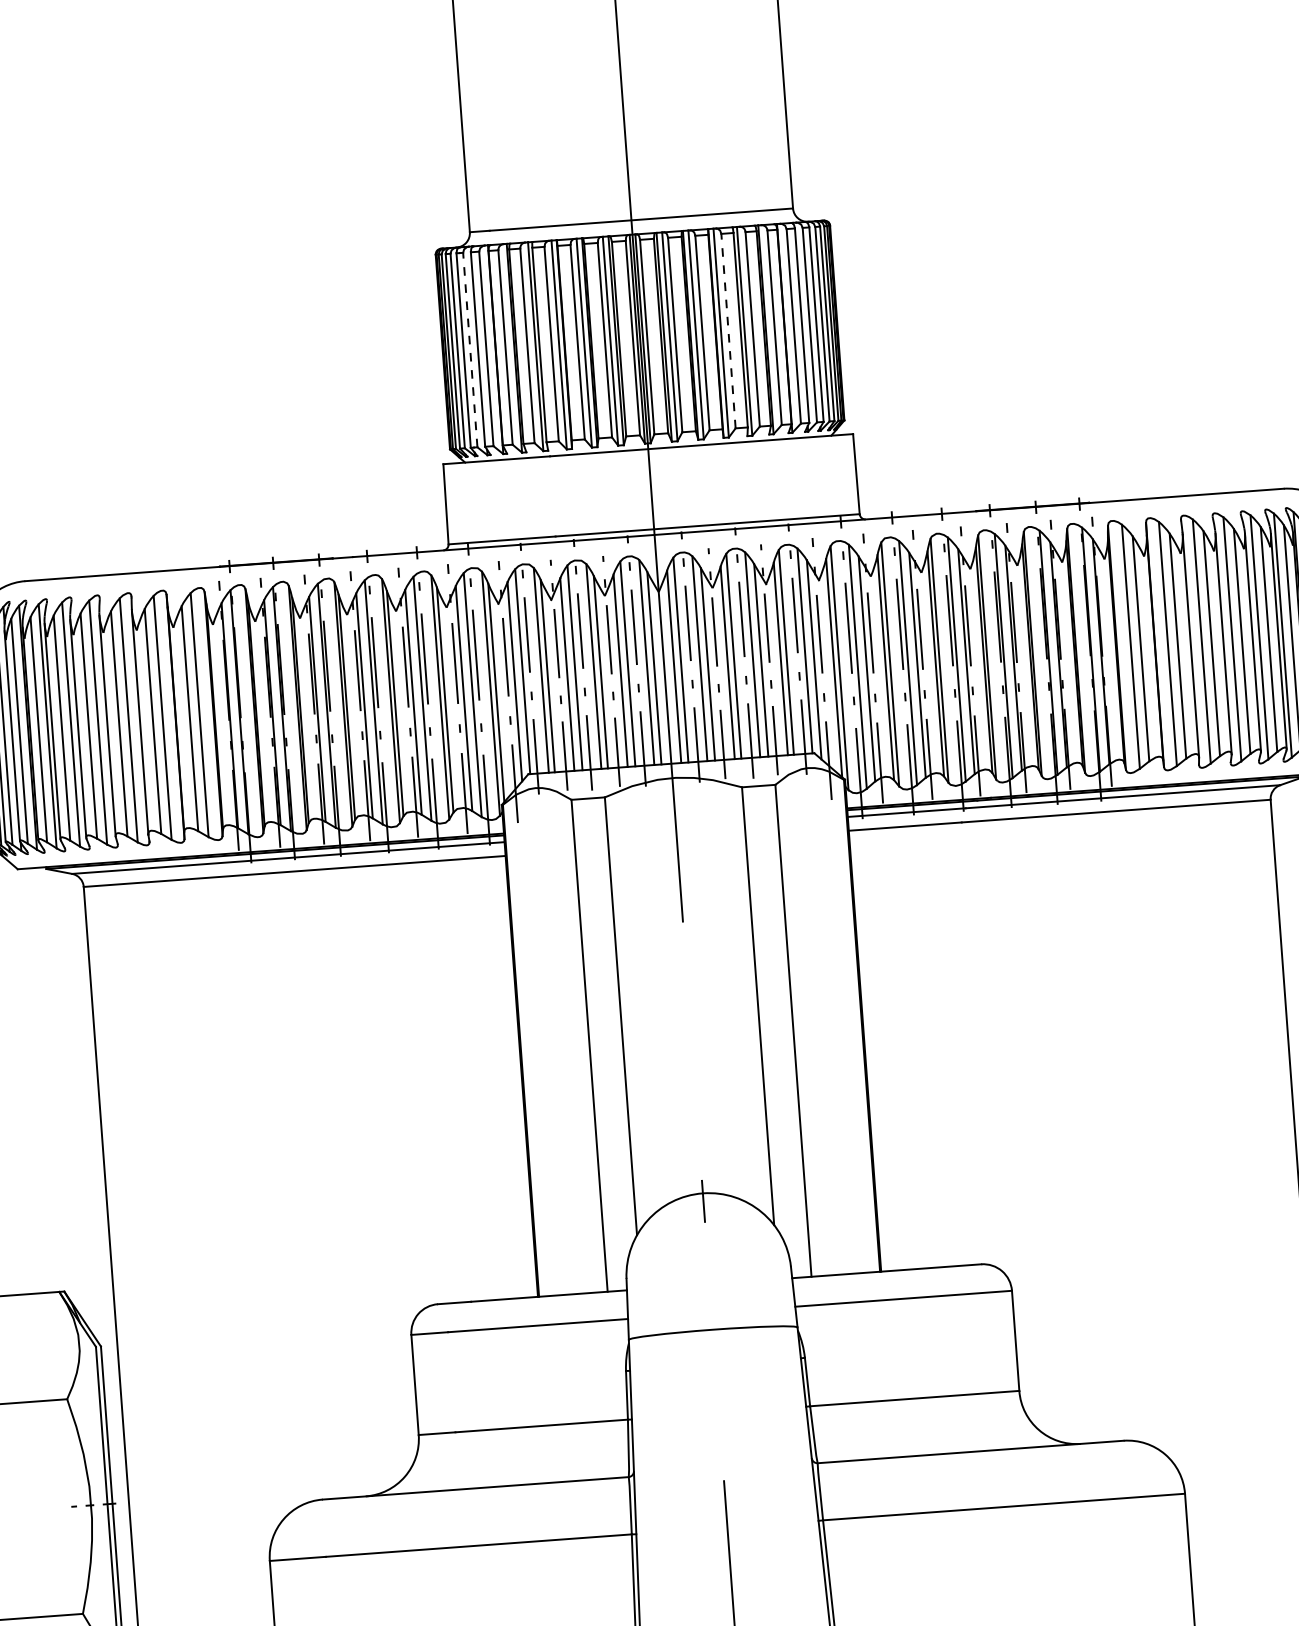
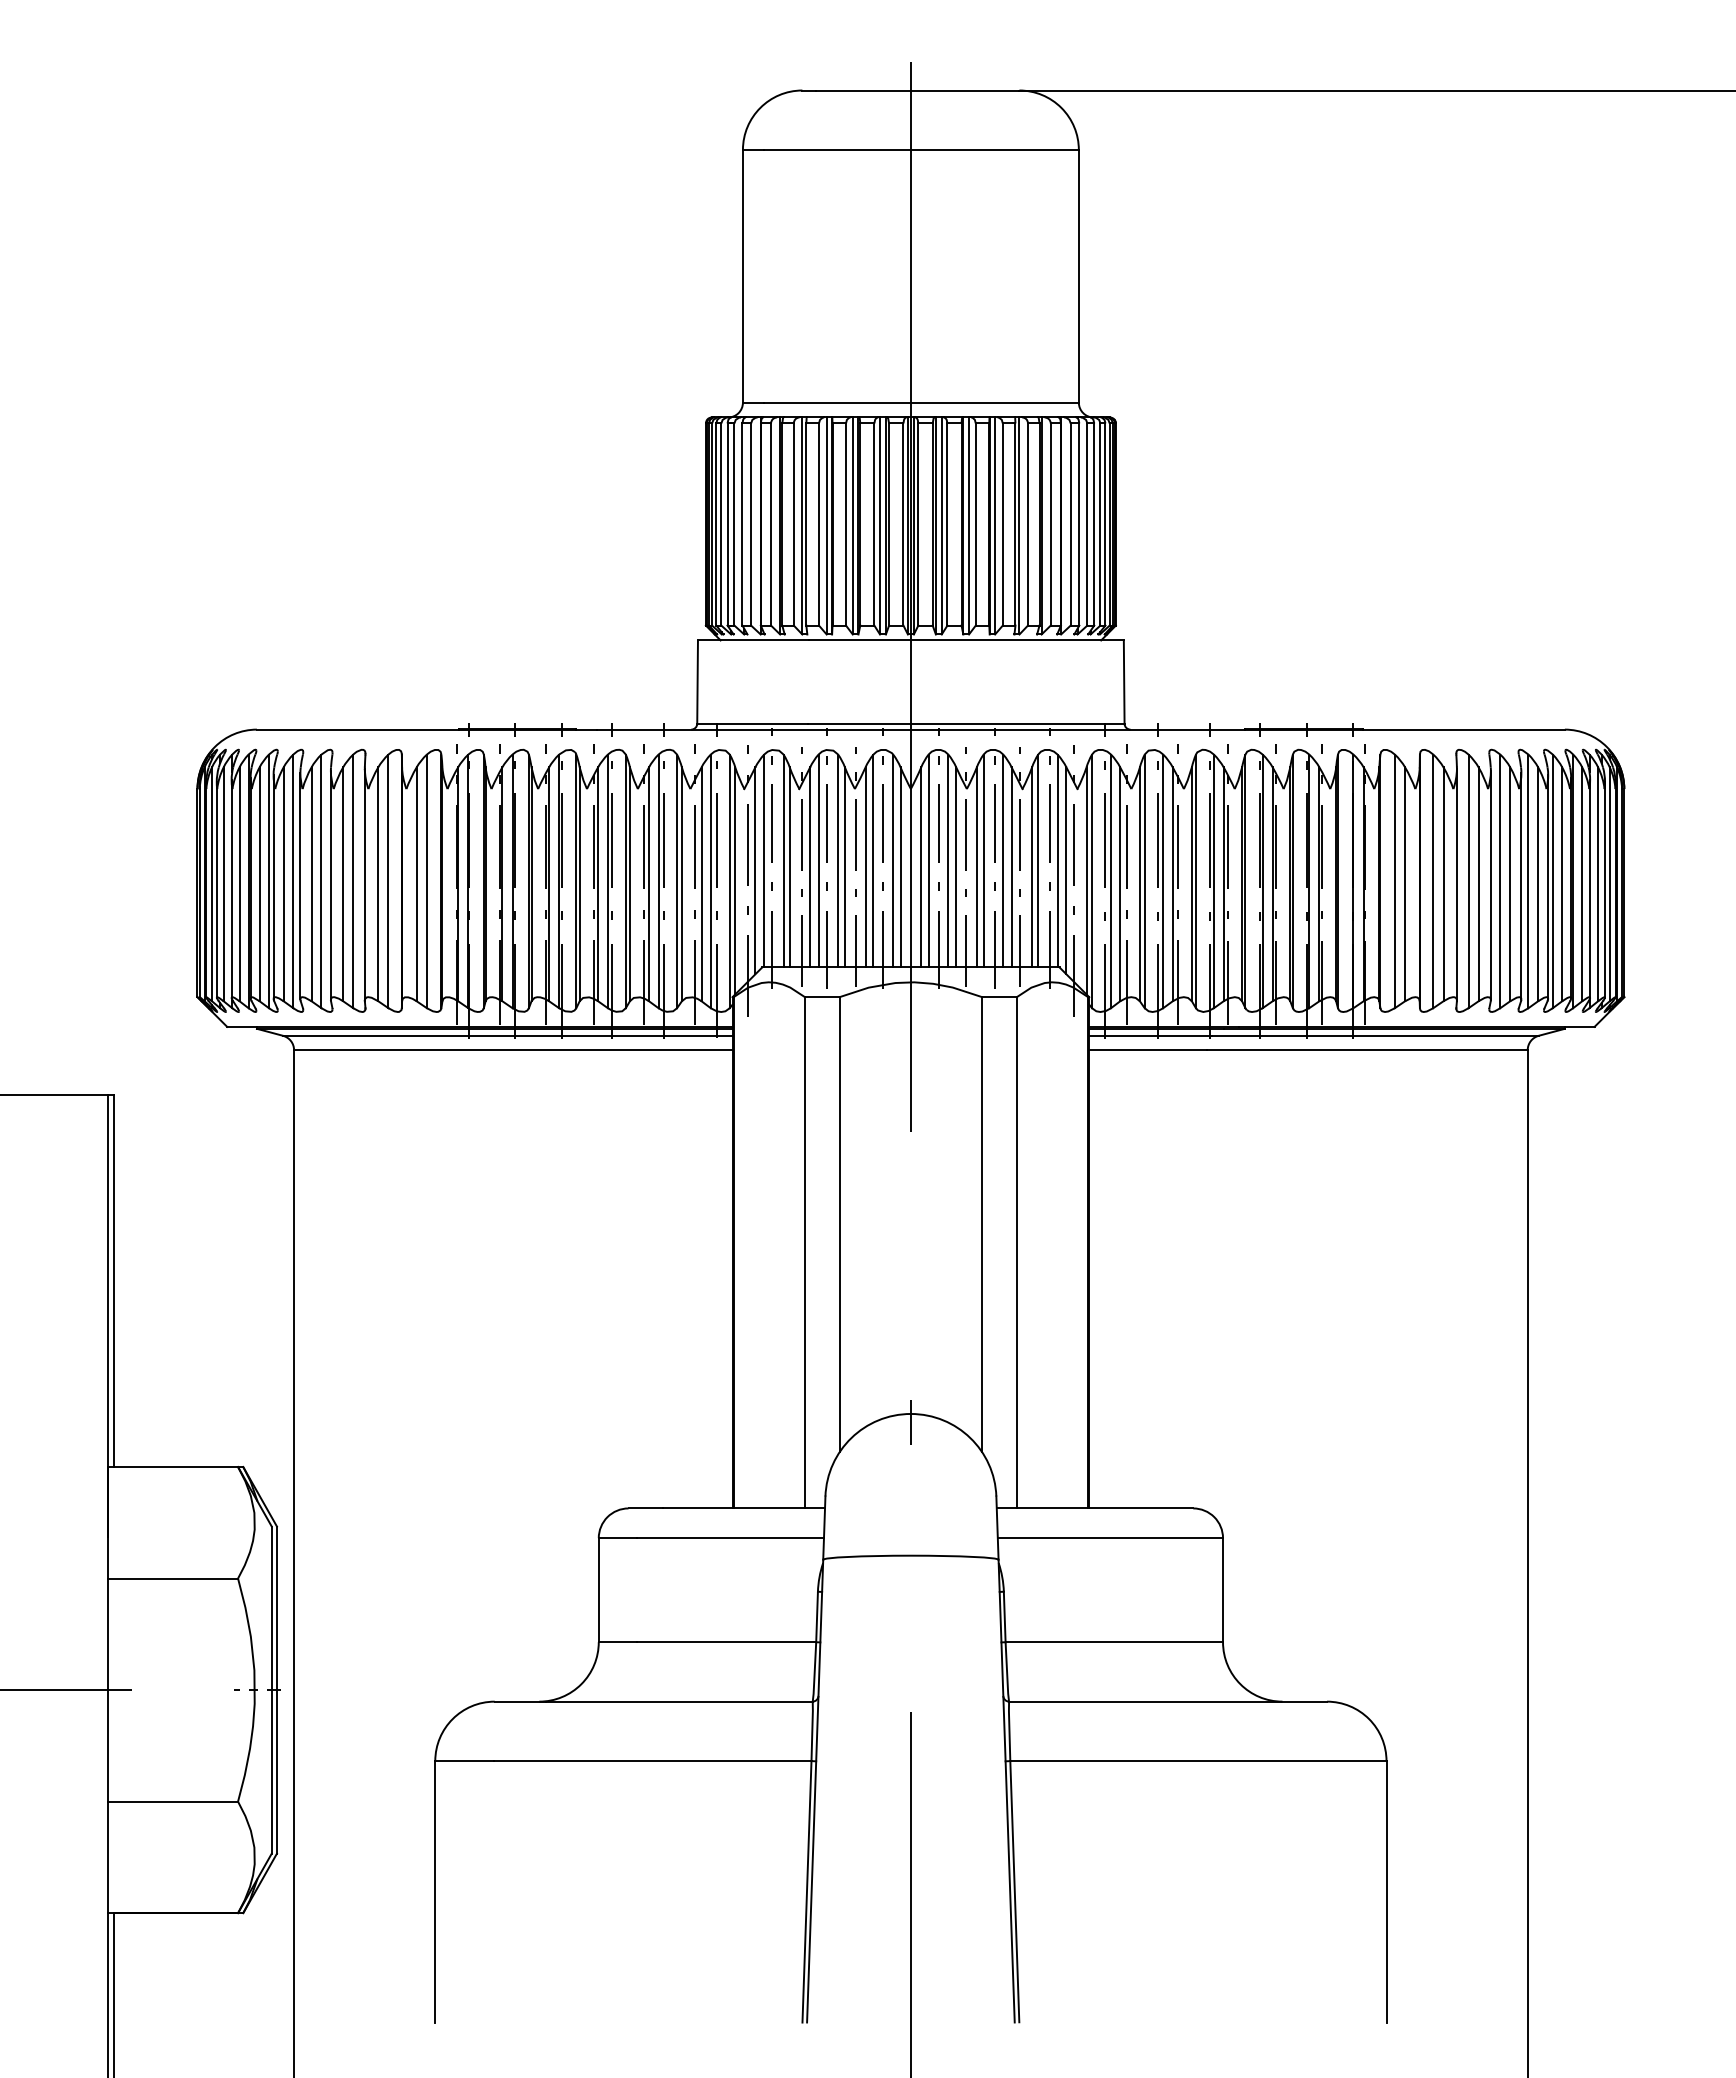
line: (728, 331) -> (1002, 524), dashed -> solid
line: (470, 350) -> (734, 524), dashed -> solid

